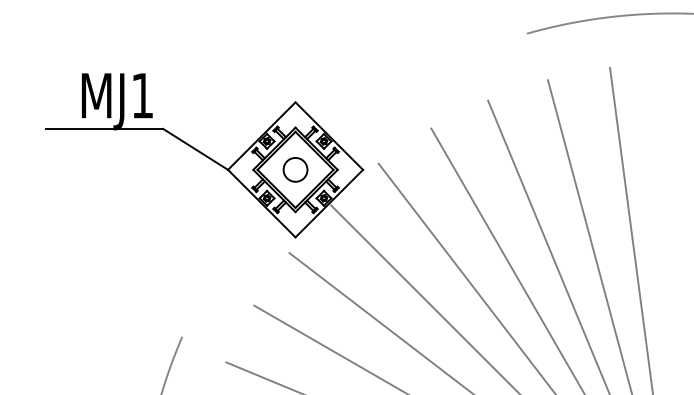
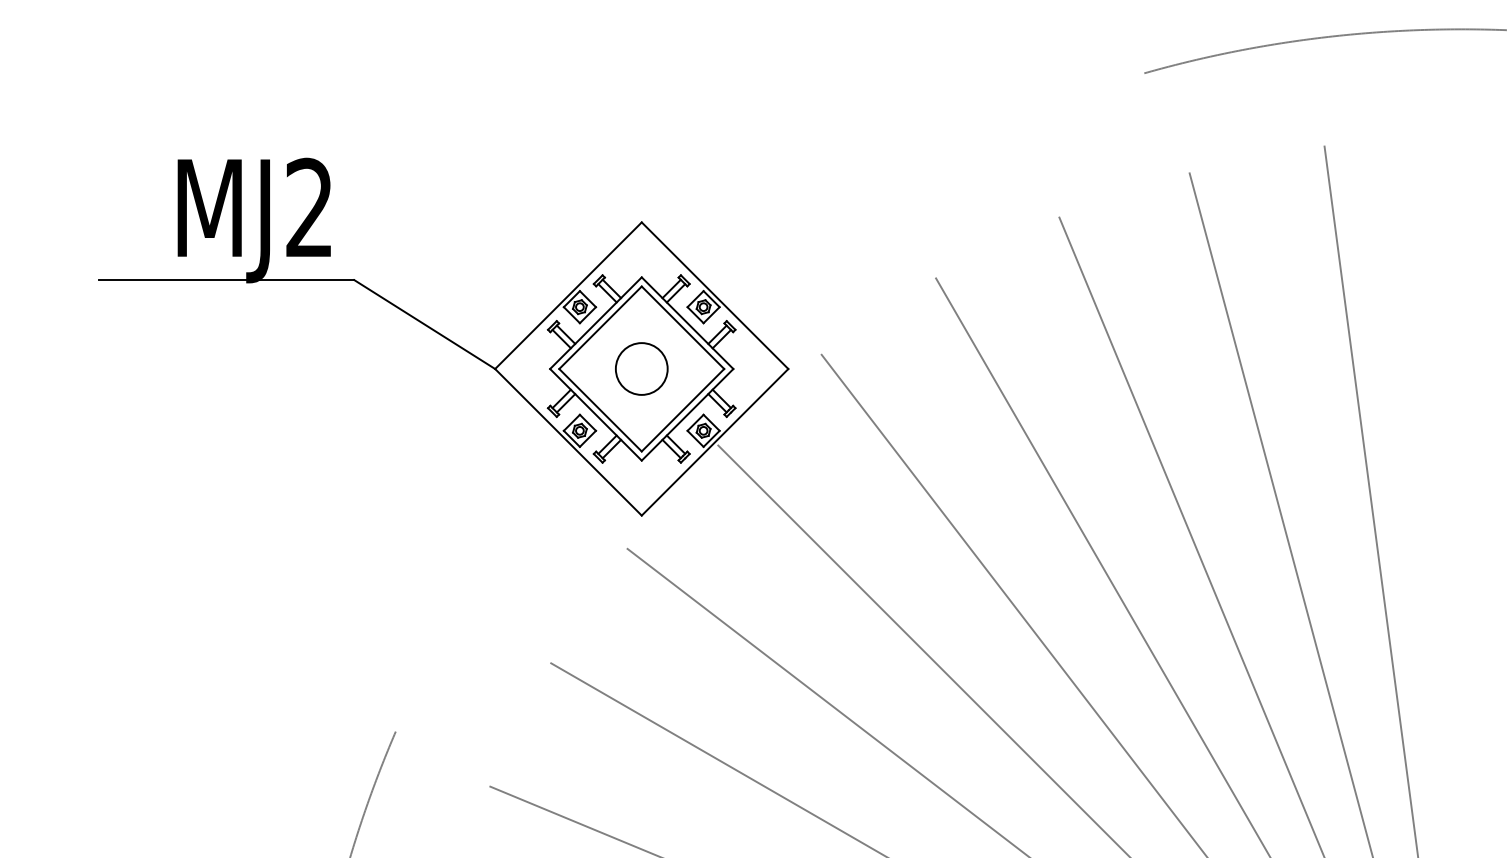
text: (142, 95) -> (309, 207), MJ1 -> MJ2

